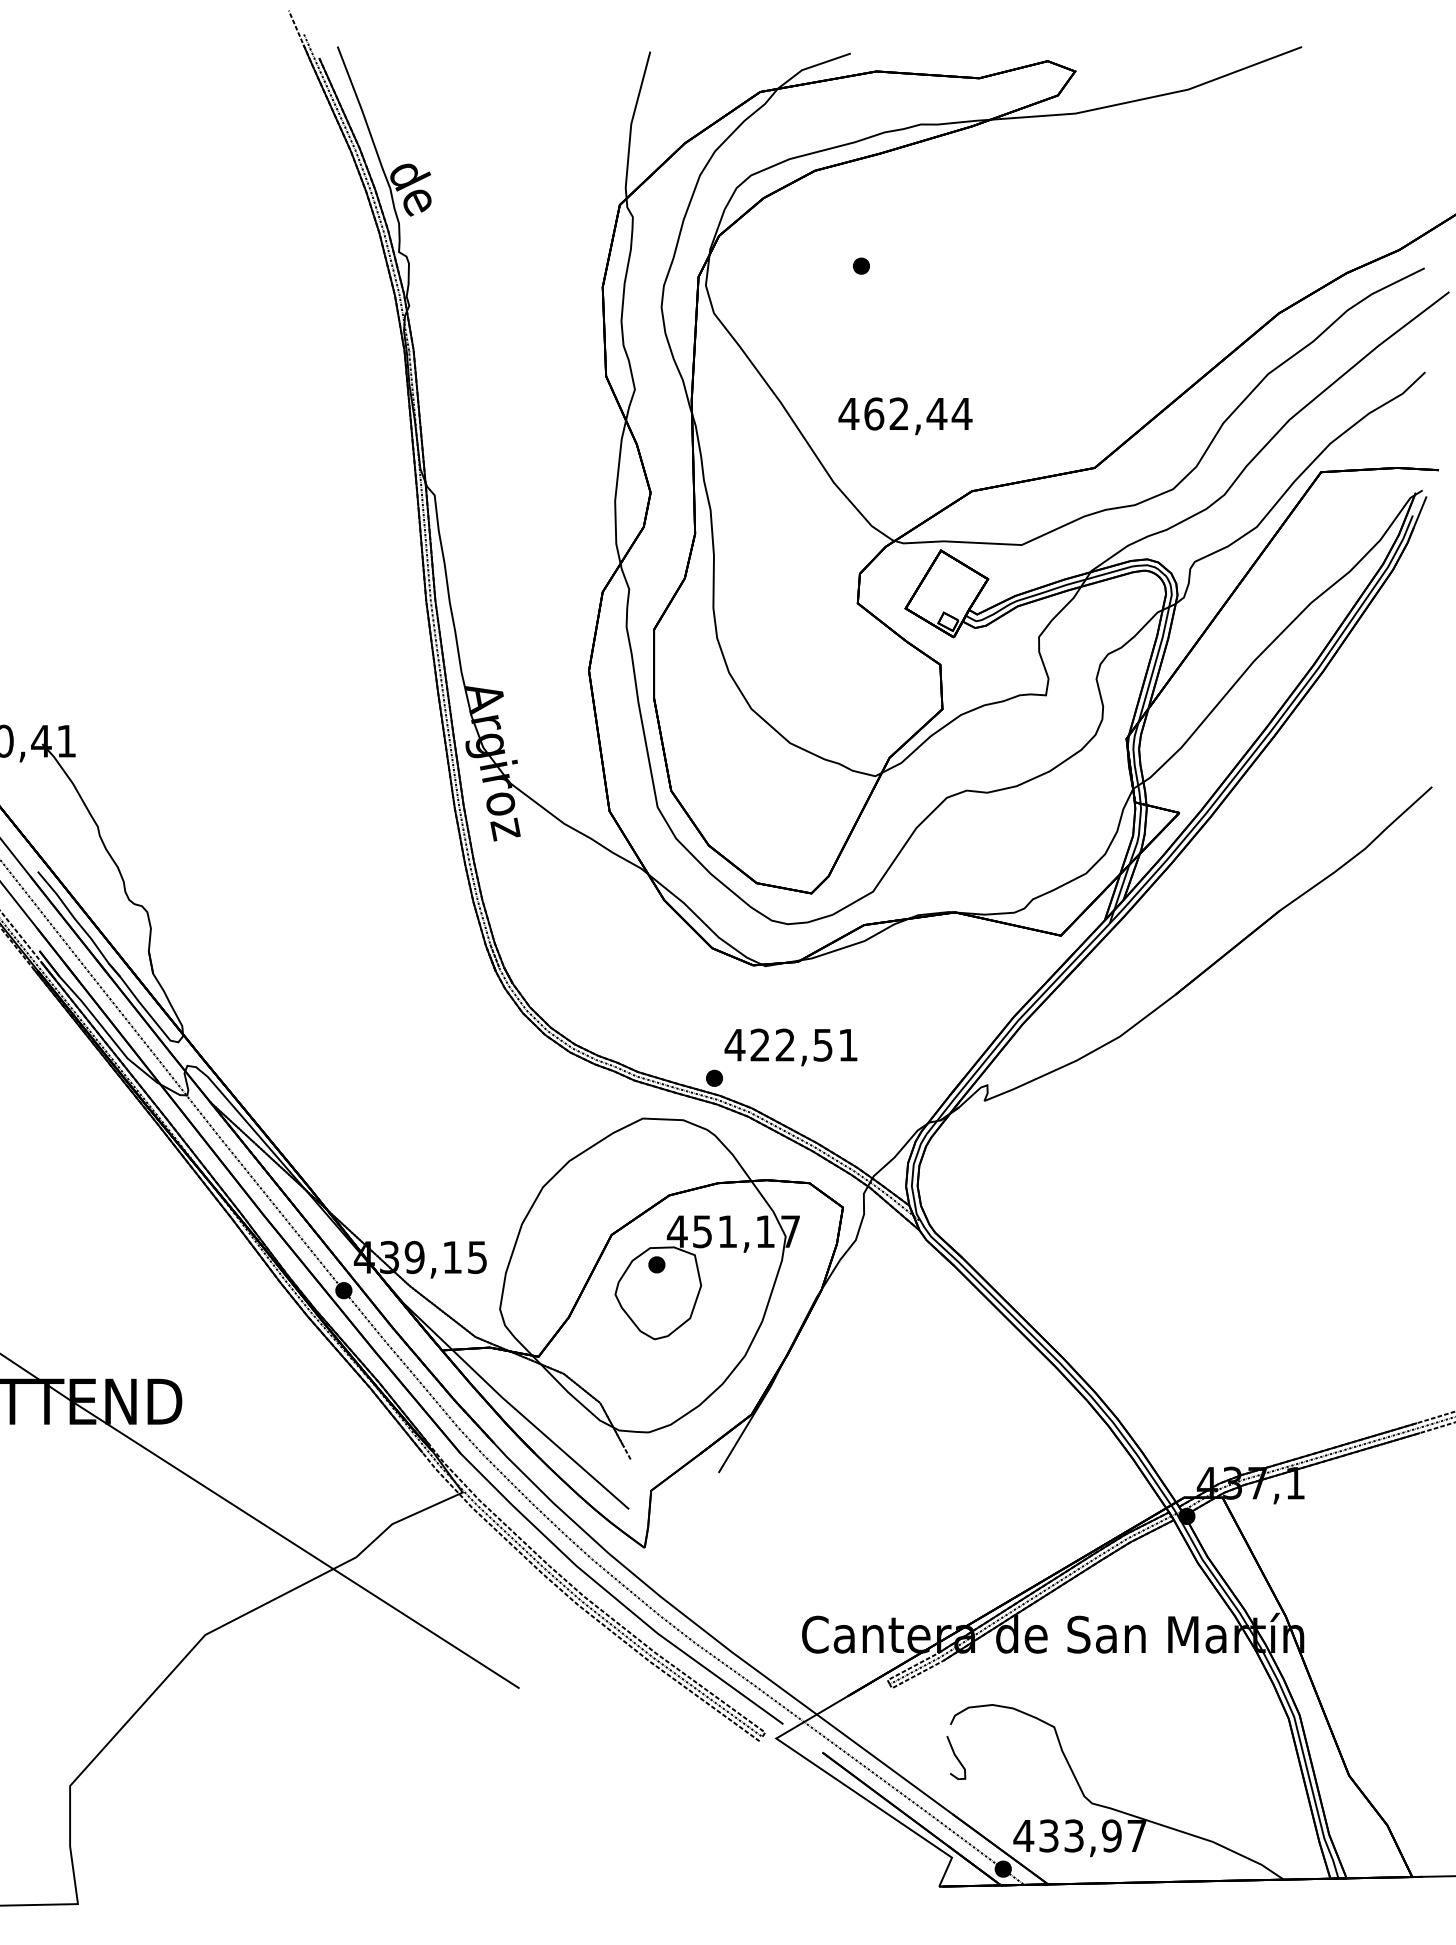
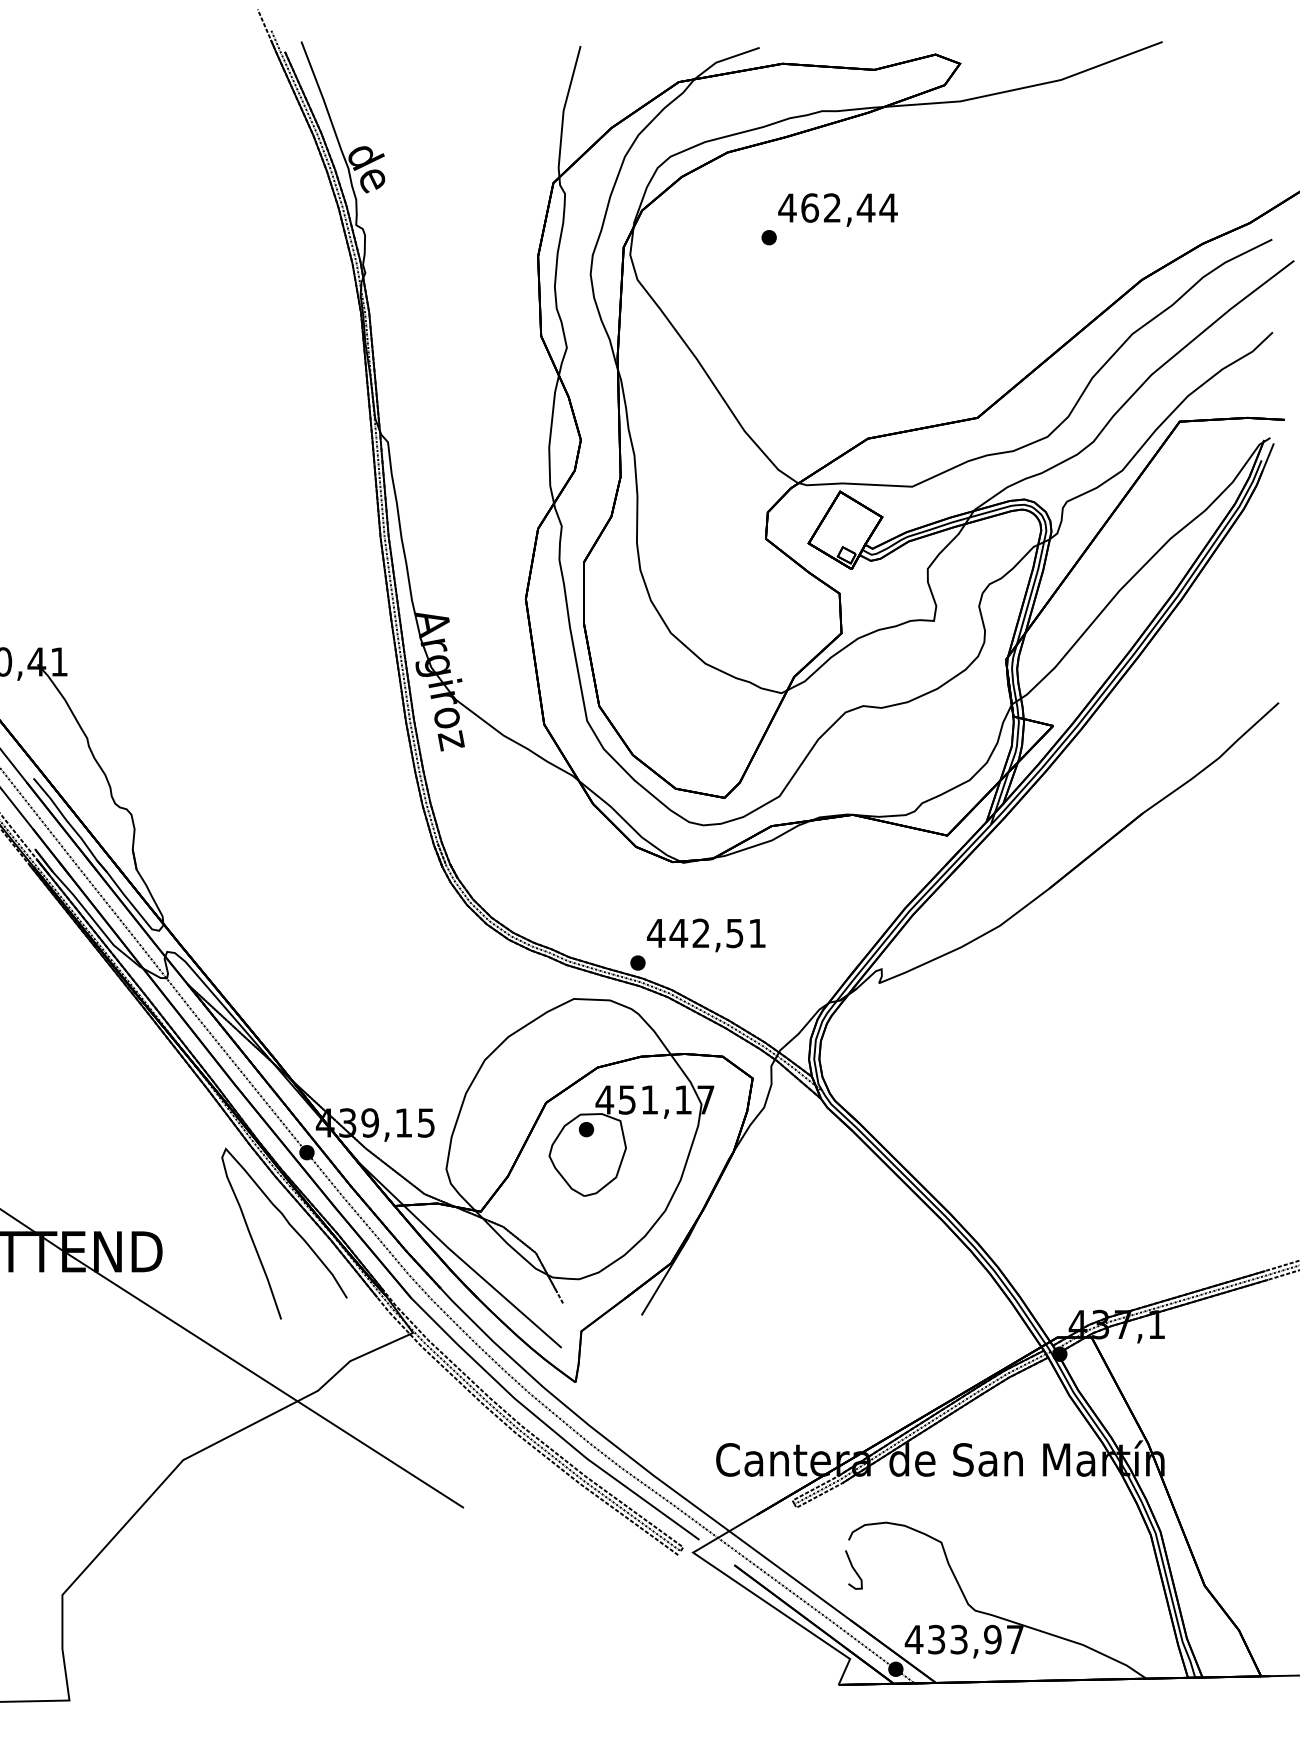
text: (905, 416) -> (837, 210), moved
text: (759, 1044) -> (678, 932), 422,51 -> 442,51
curve: (325, 1373) -> (290, 1226), added

